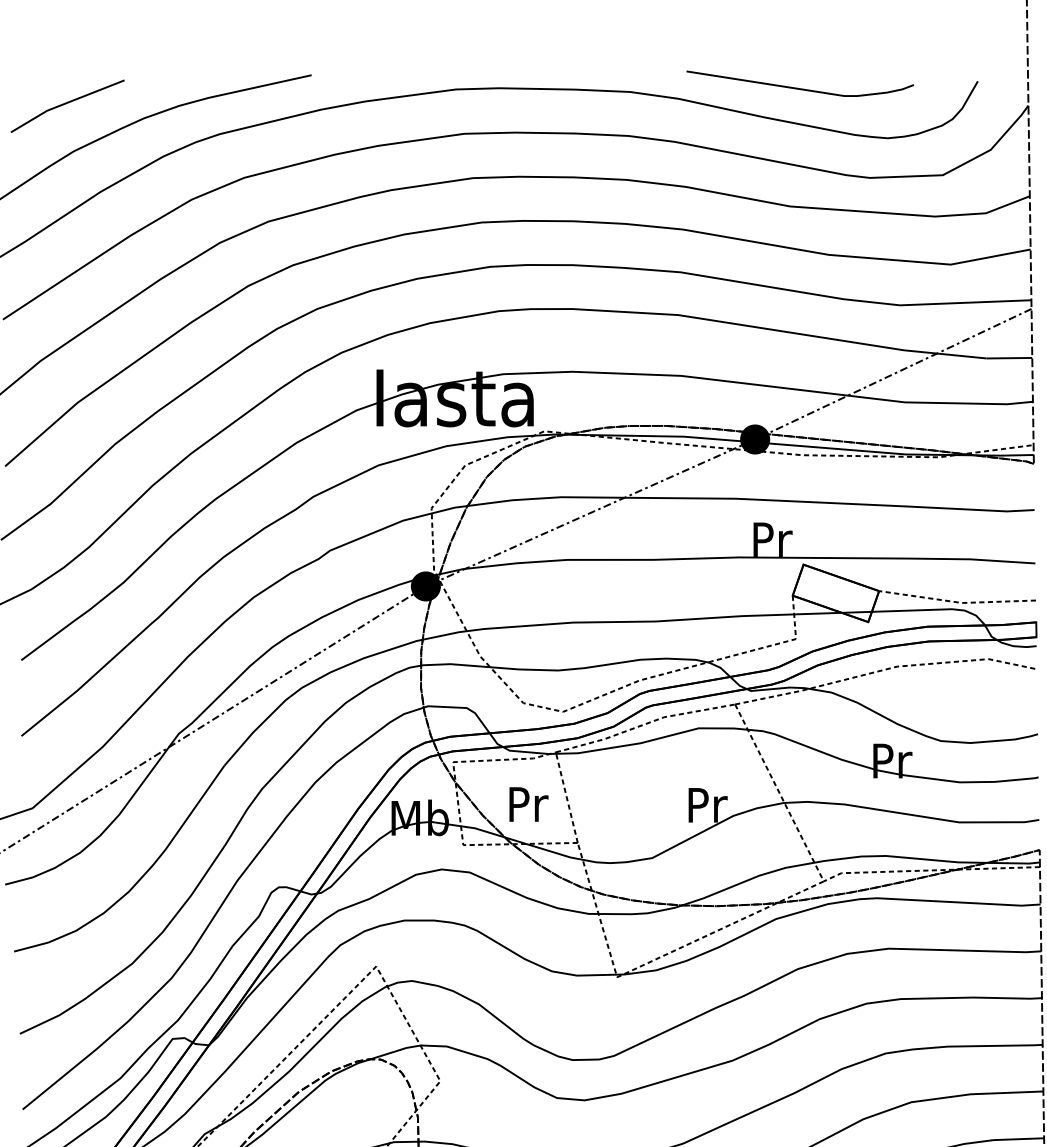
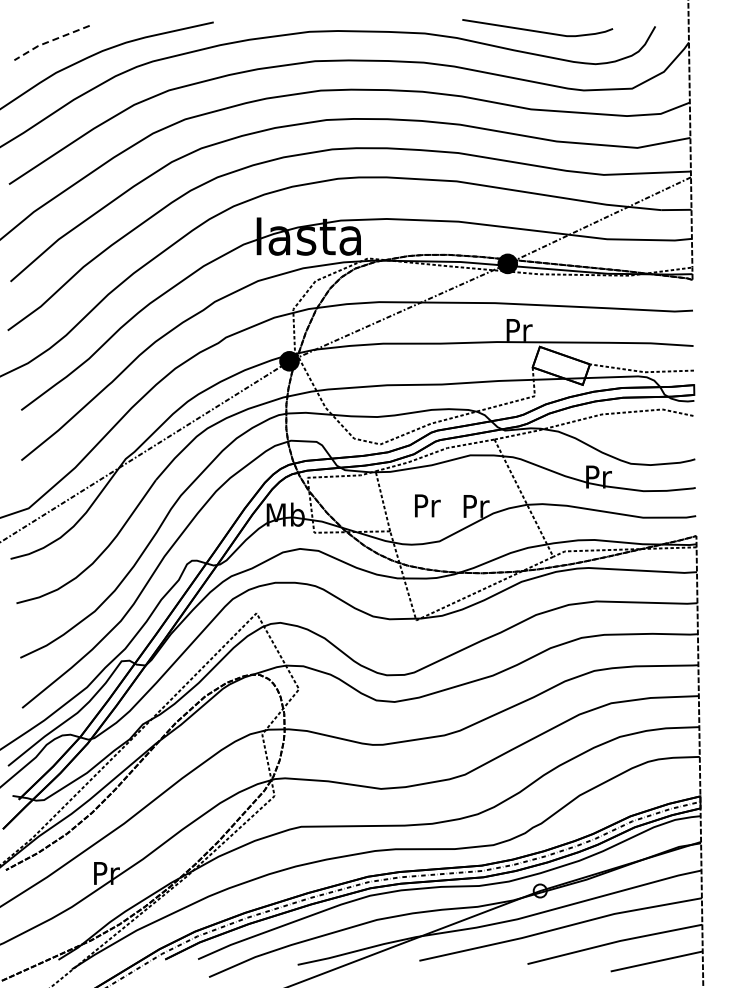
line: (65, 104) -> (50, 41), solid -> dashed
text: (528, 803) -> (427, 505), moved

